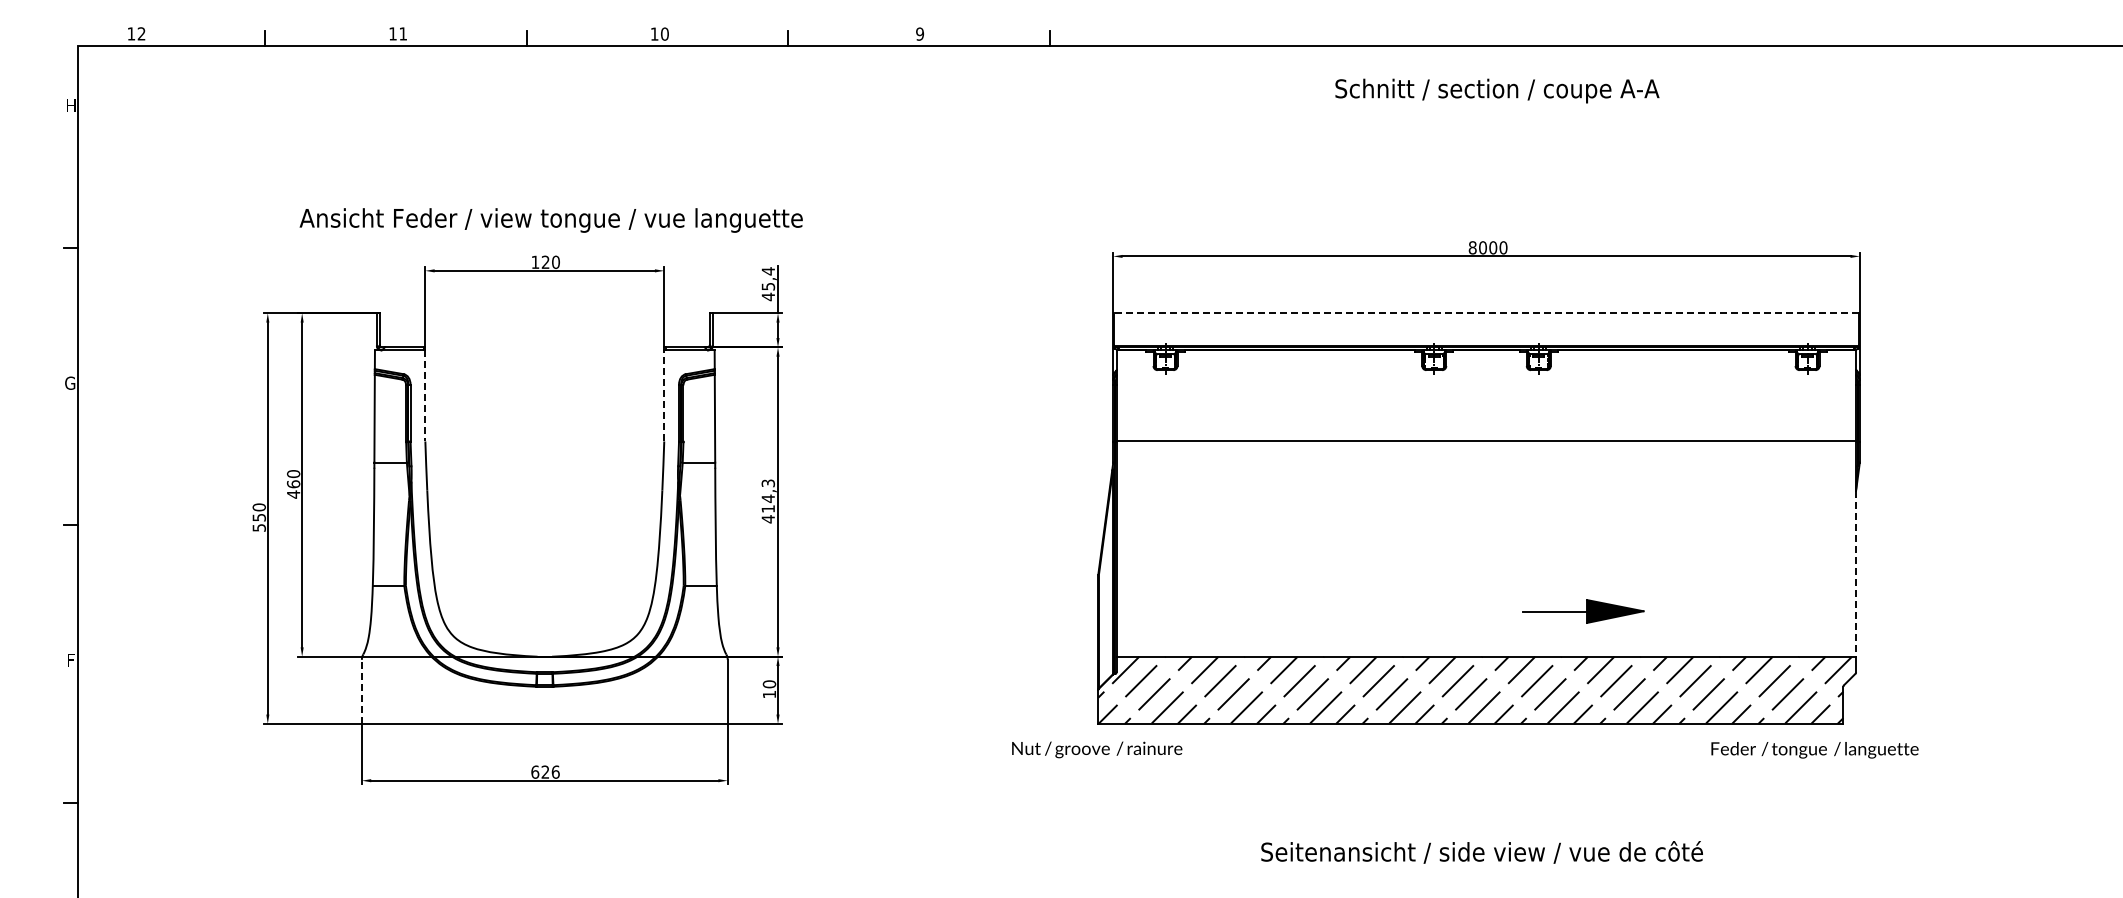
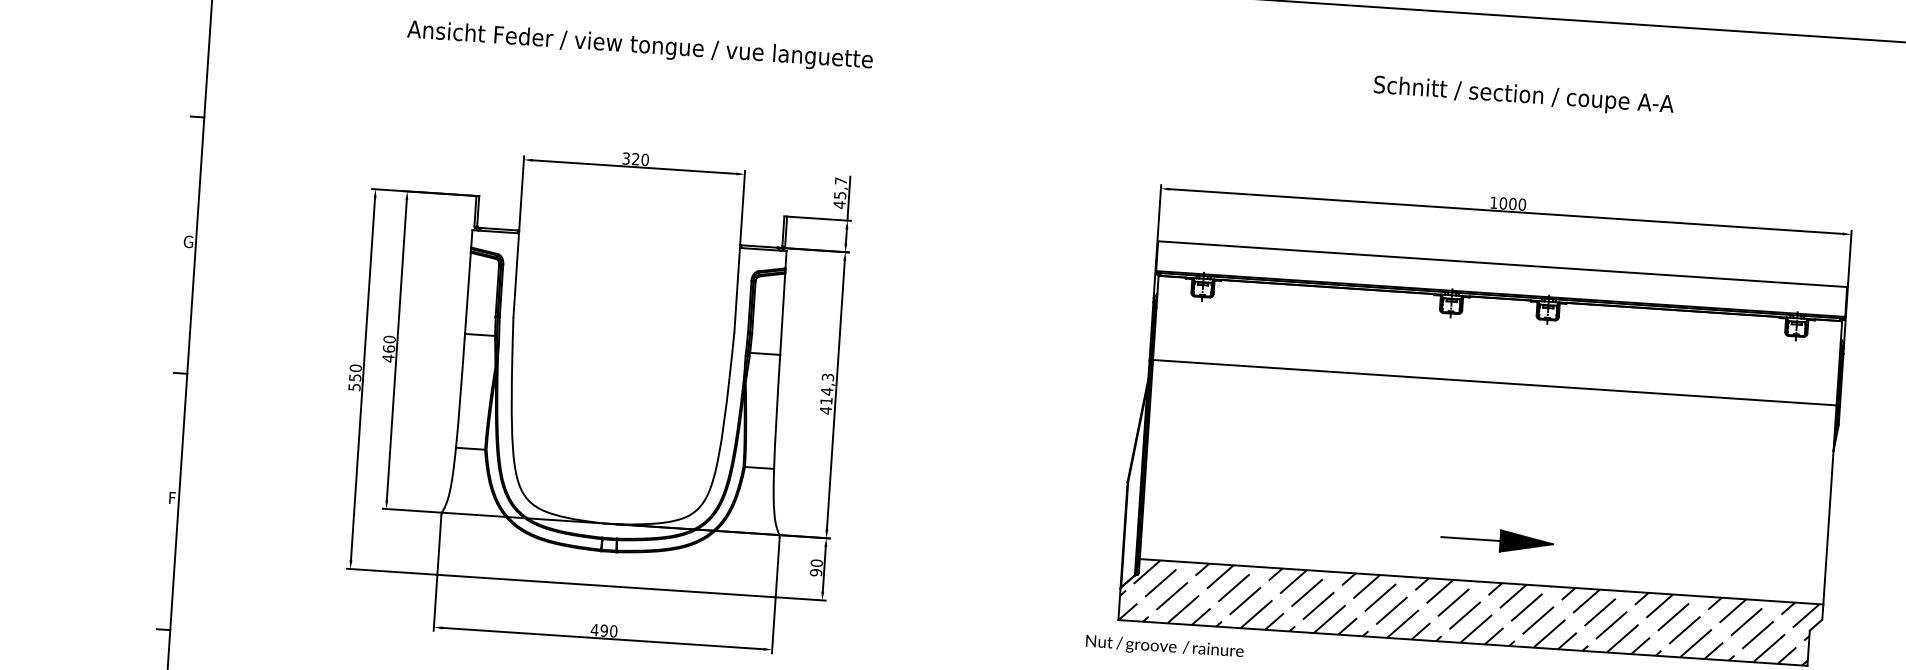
text: (1497, 90) -> (1524, 95), moved
text: (550, 220) -> (639, 46), moved
text: (1472, 247) -> (1493, 202), 8000 -> 1000
text: (535, 262) -> (626, 158), 120 -> 320
text: (767, 271) -> (840, 181), 45,4 -> 45,7
line: (1486, 313) -> (1502, 264), dashed -> solid
line: (425, 395) -> (516, 275), dashed -> solid
line: (664, 395) -> (737, 289), dashed -> solid
line: (1856, 574) -> (1828, 528), dashed -> solid
part: (1583, 611) -> (1497, 540), moved
line: (361, 691) -> (439, 544), dashed -> solid
text: (769, 694) -> (816, 572), 10 -> 90
text: (1097, 749) -> (1165, 646), moved
text: (545, 771) -> (604, 630), 626 -> 490

